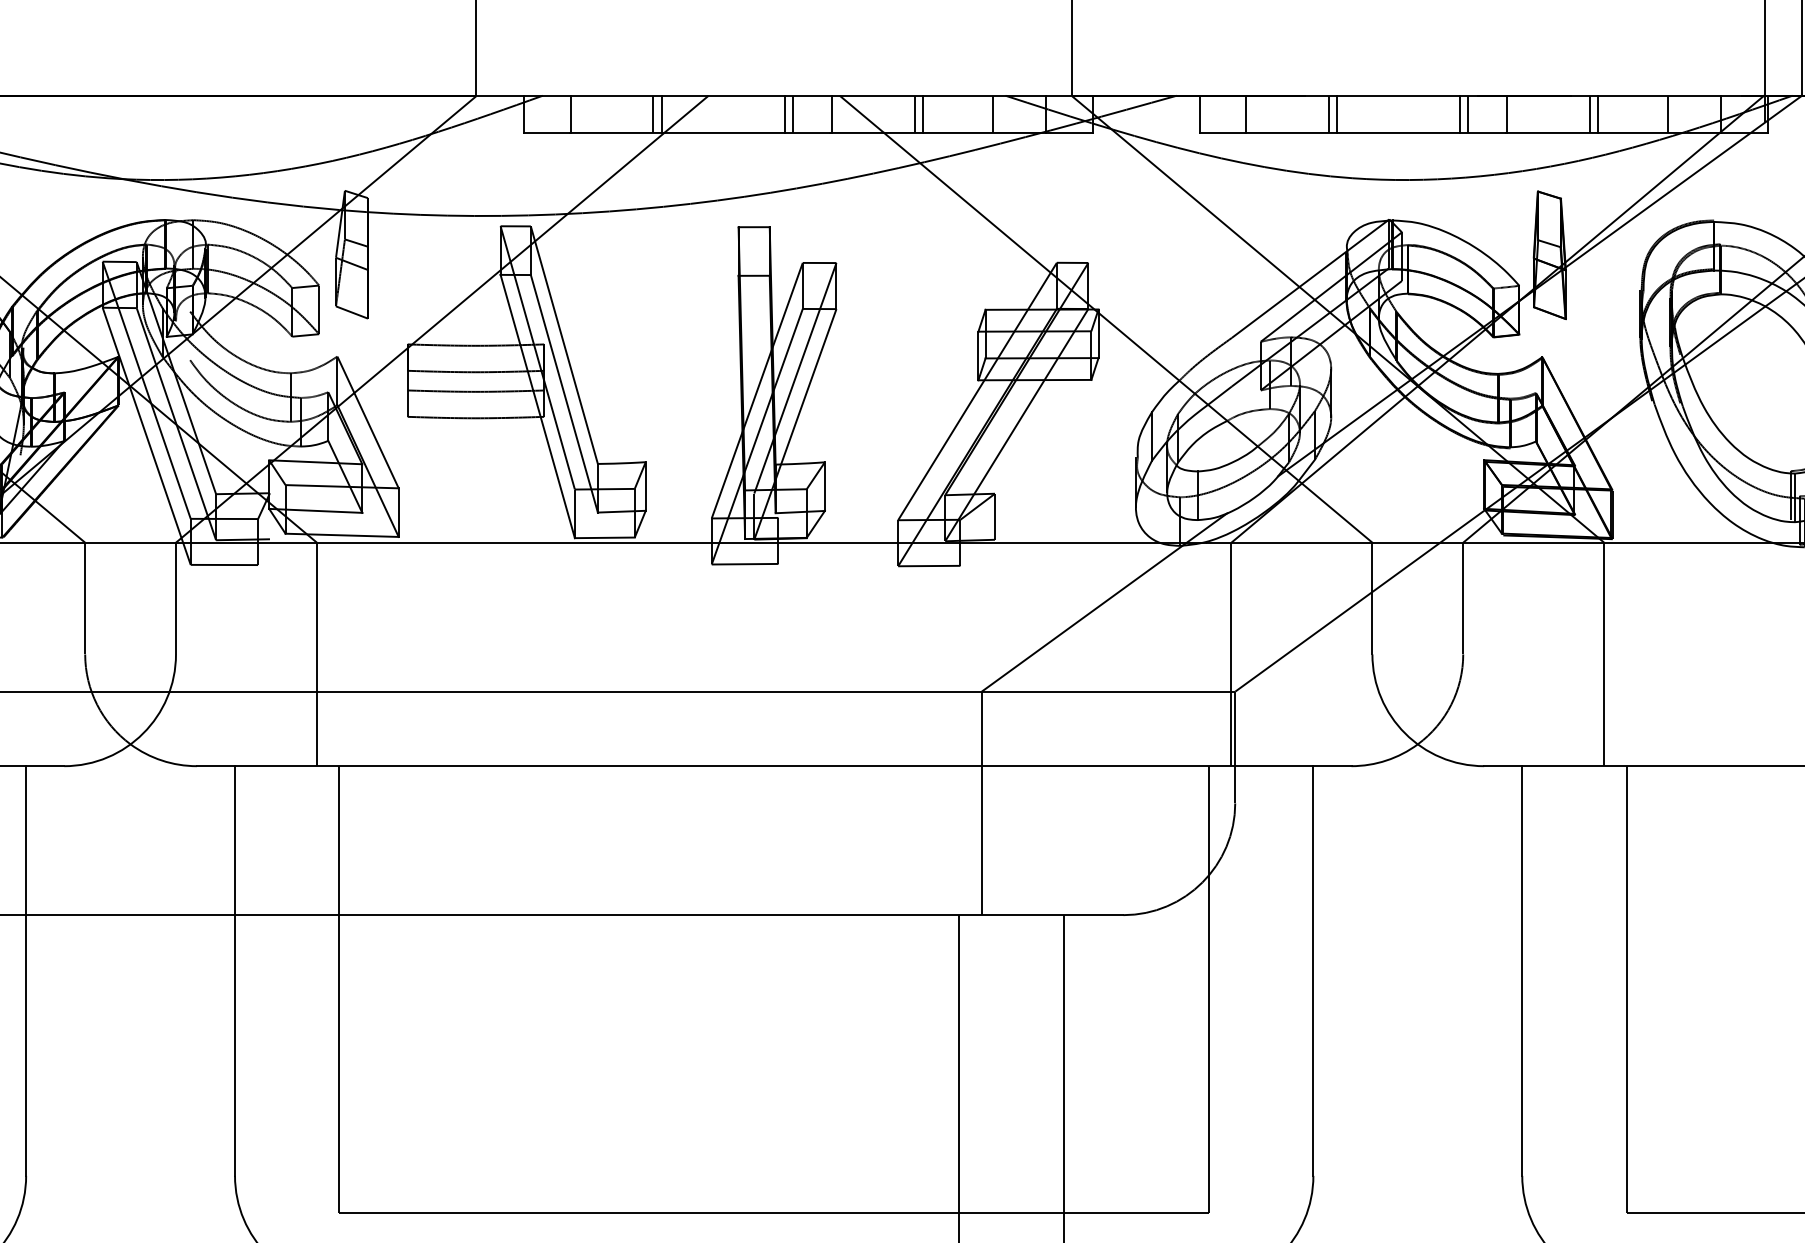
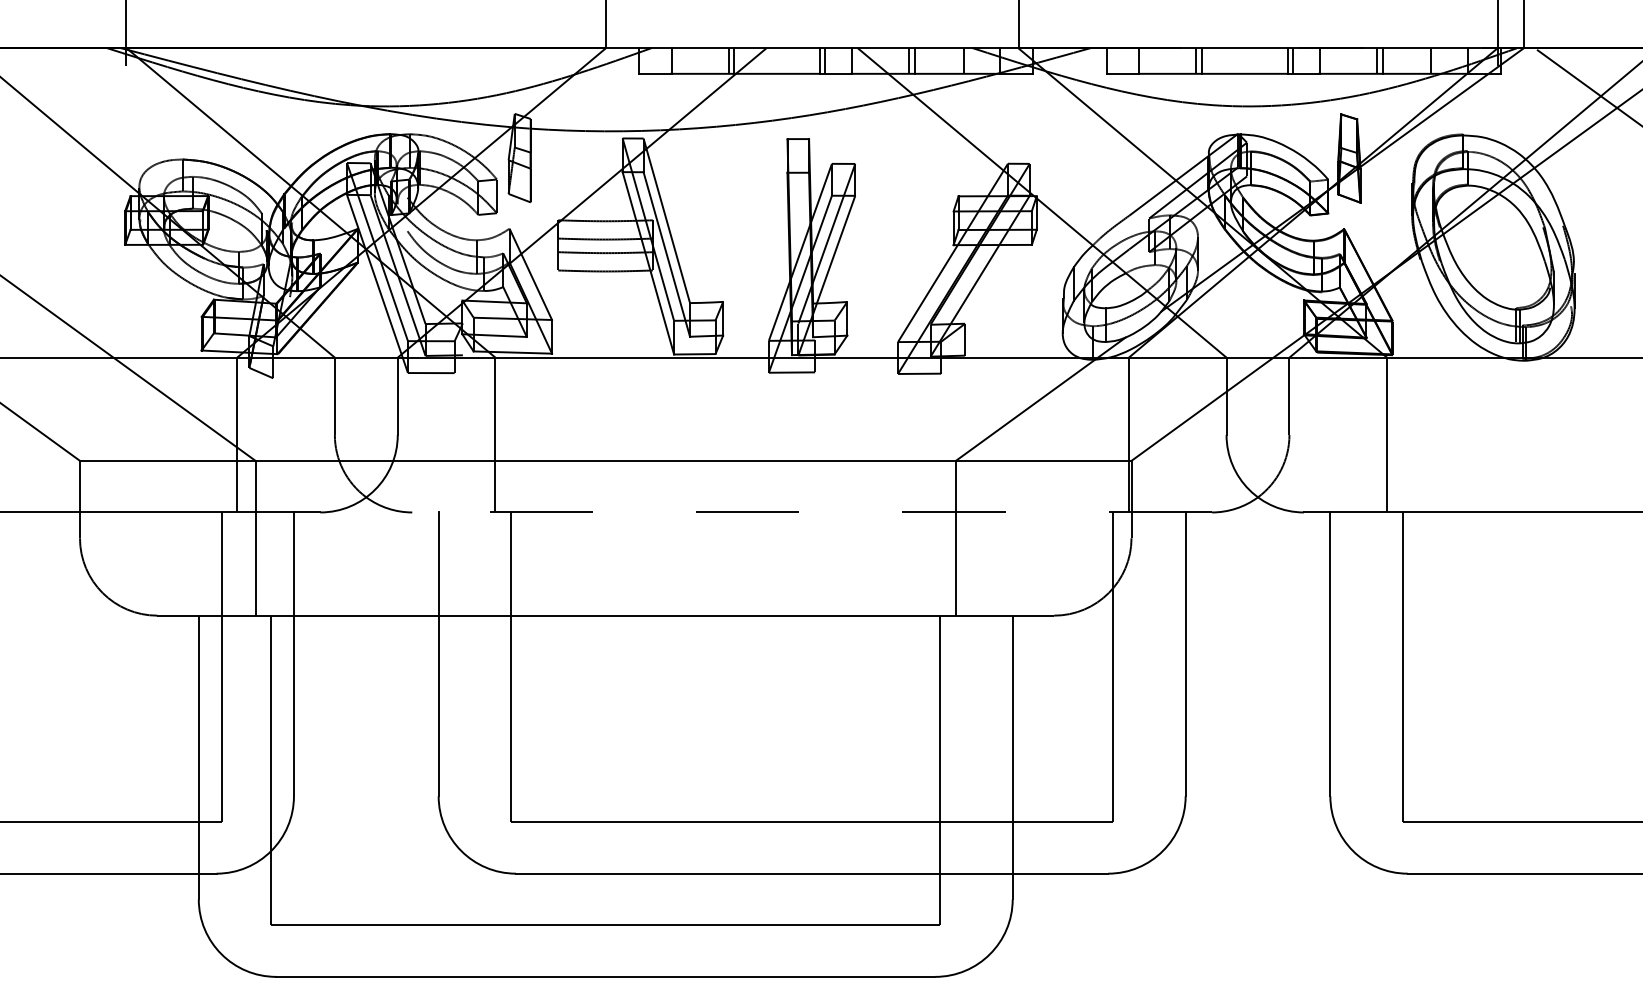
line: (774, 766) -> (812, 512), solid -> dashed

